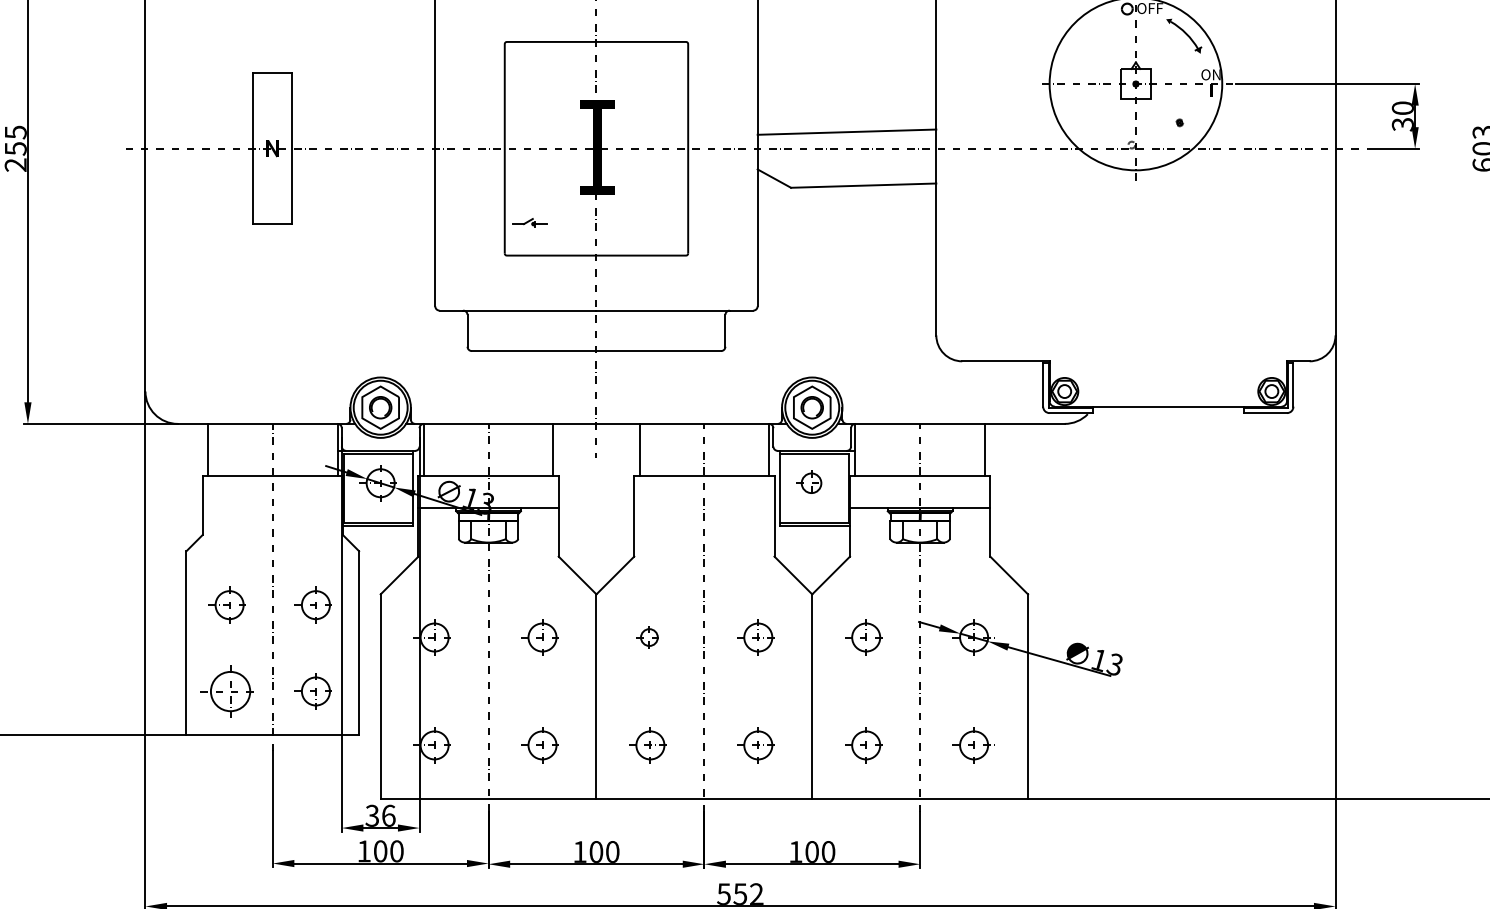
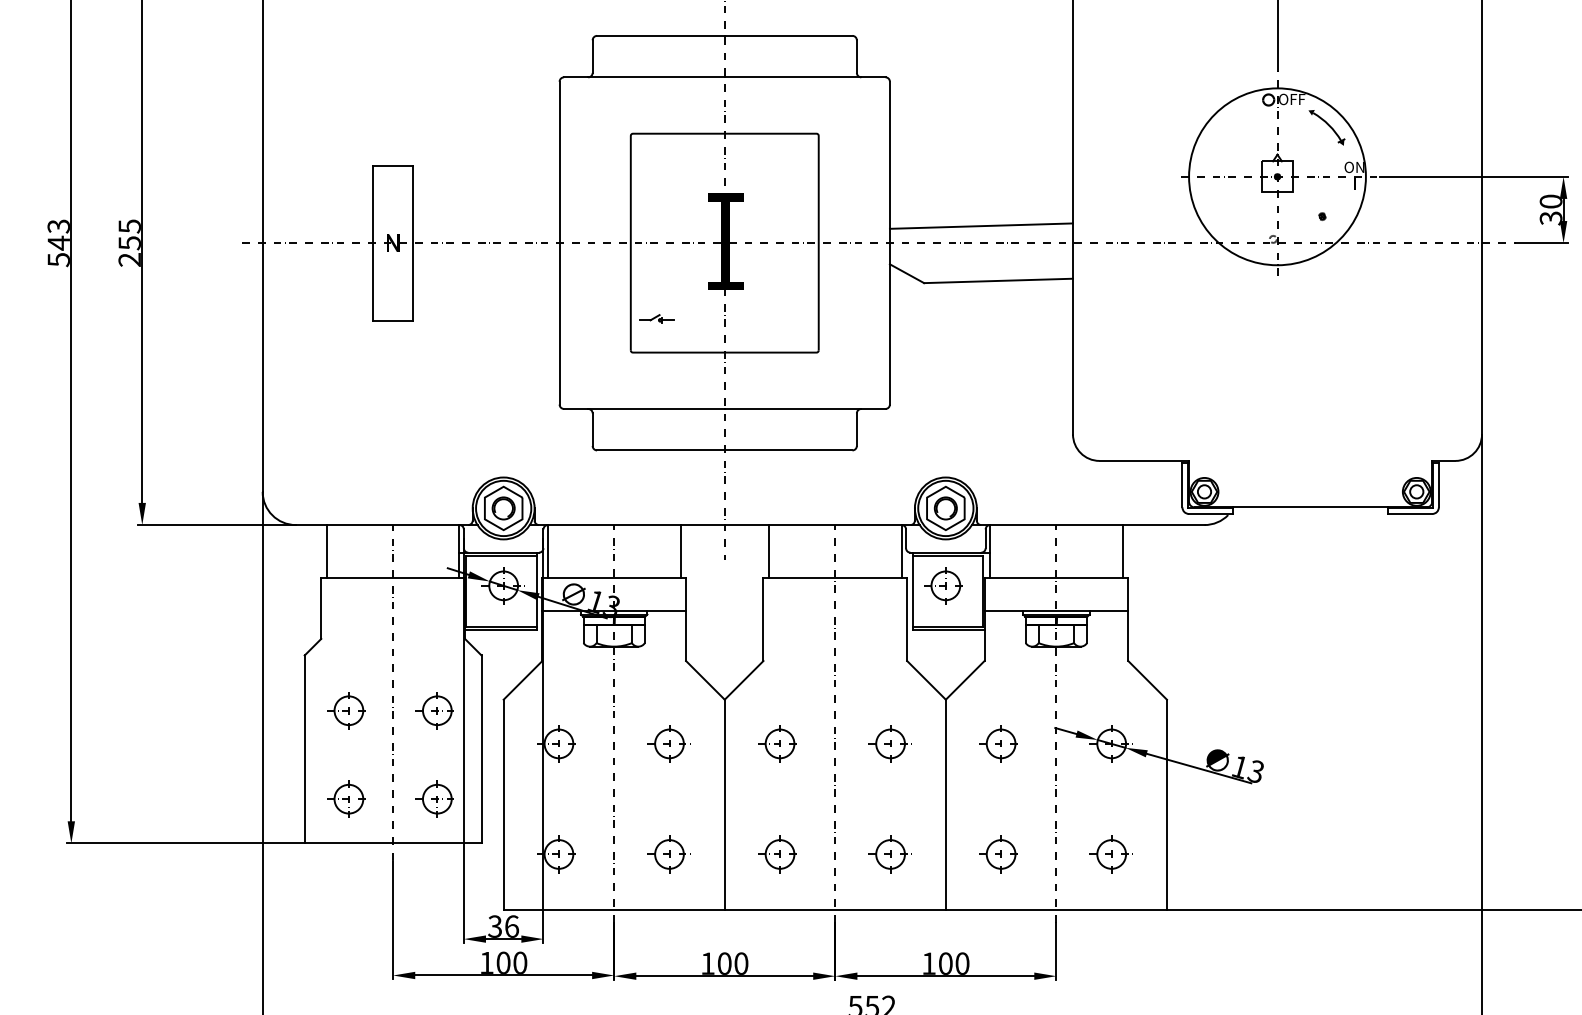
part: (809, 482) -> (943, 585), size x1.43
part: (647, 637) -> (777, 743), size x1.67
part: (227, 690) -> (346, 798), size x0.71

